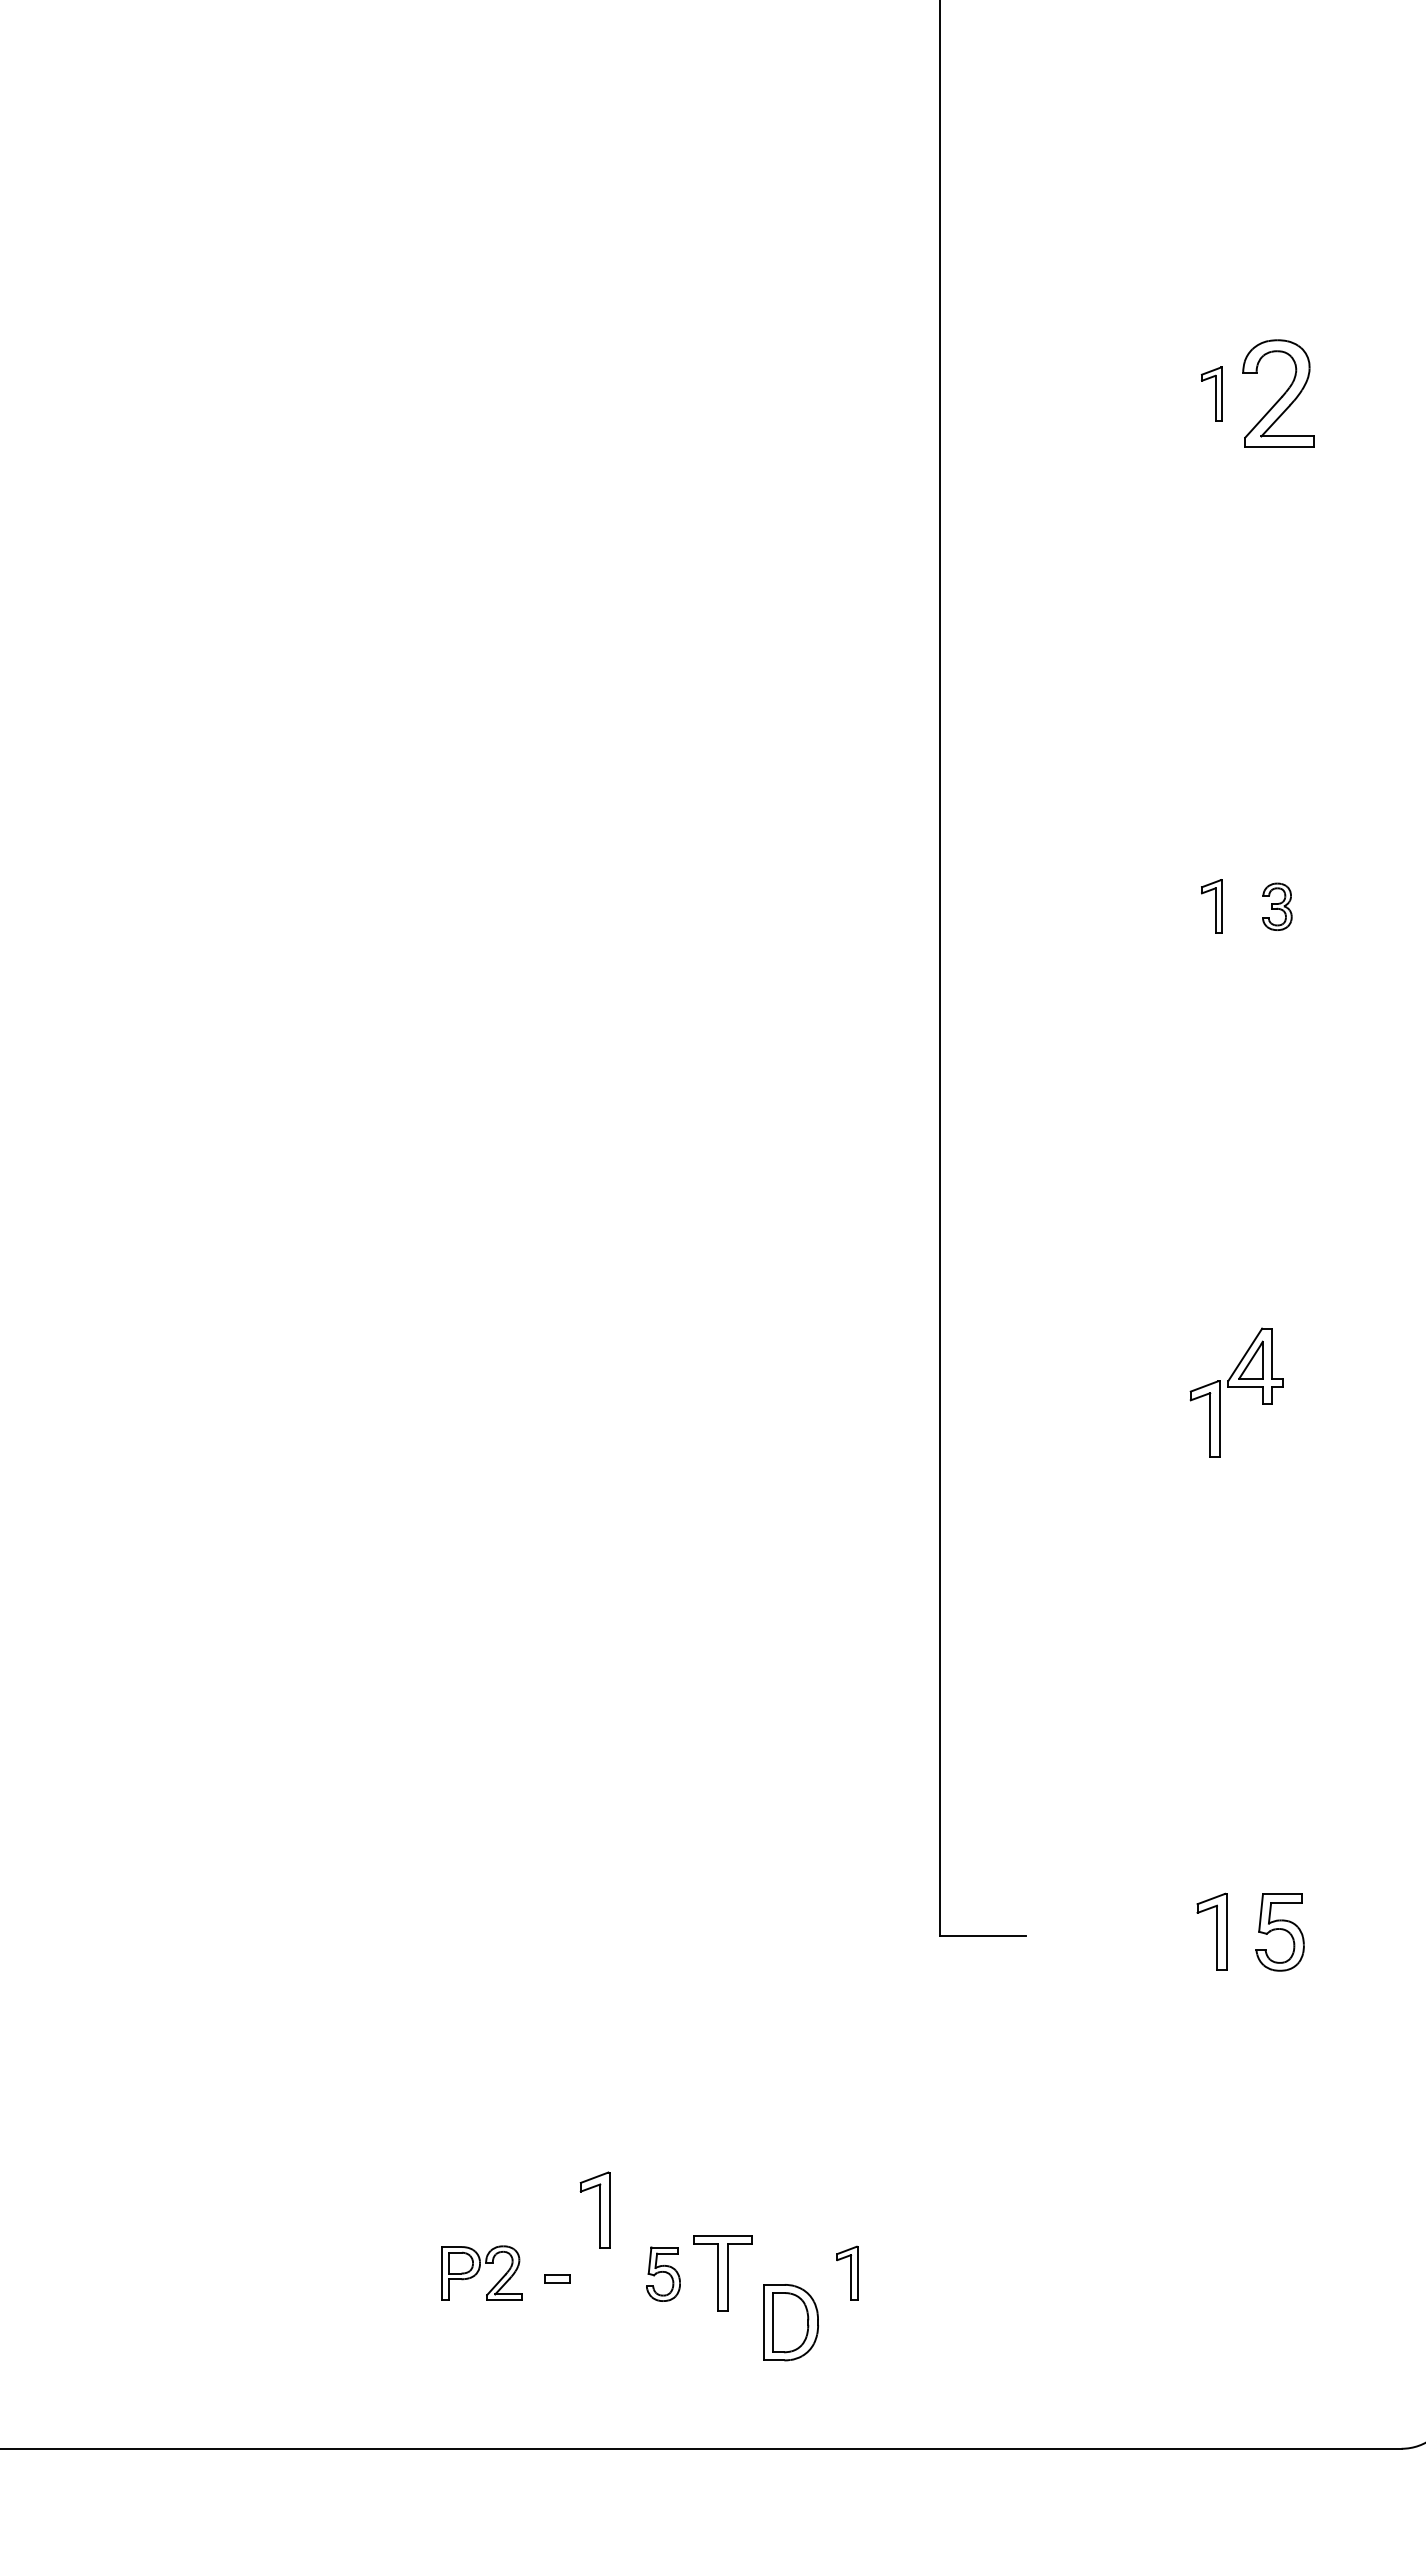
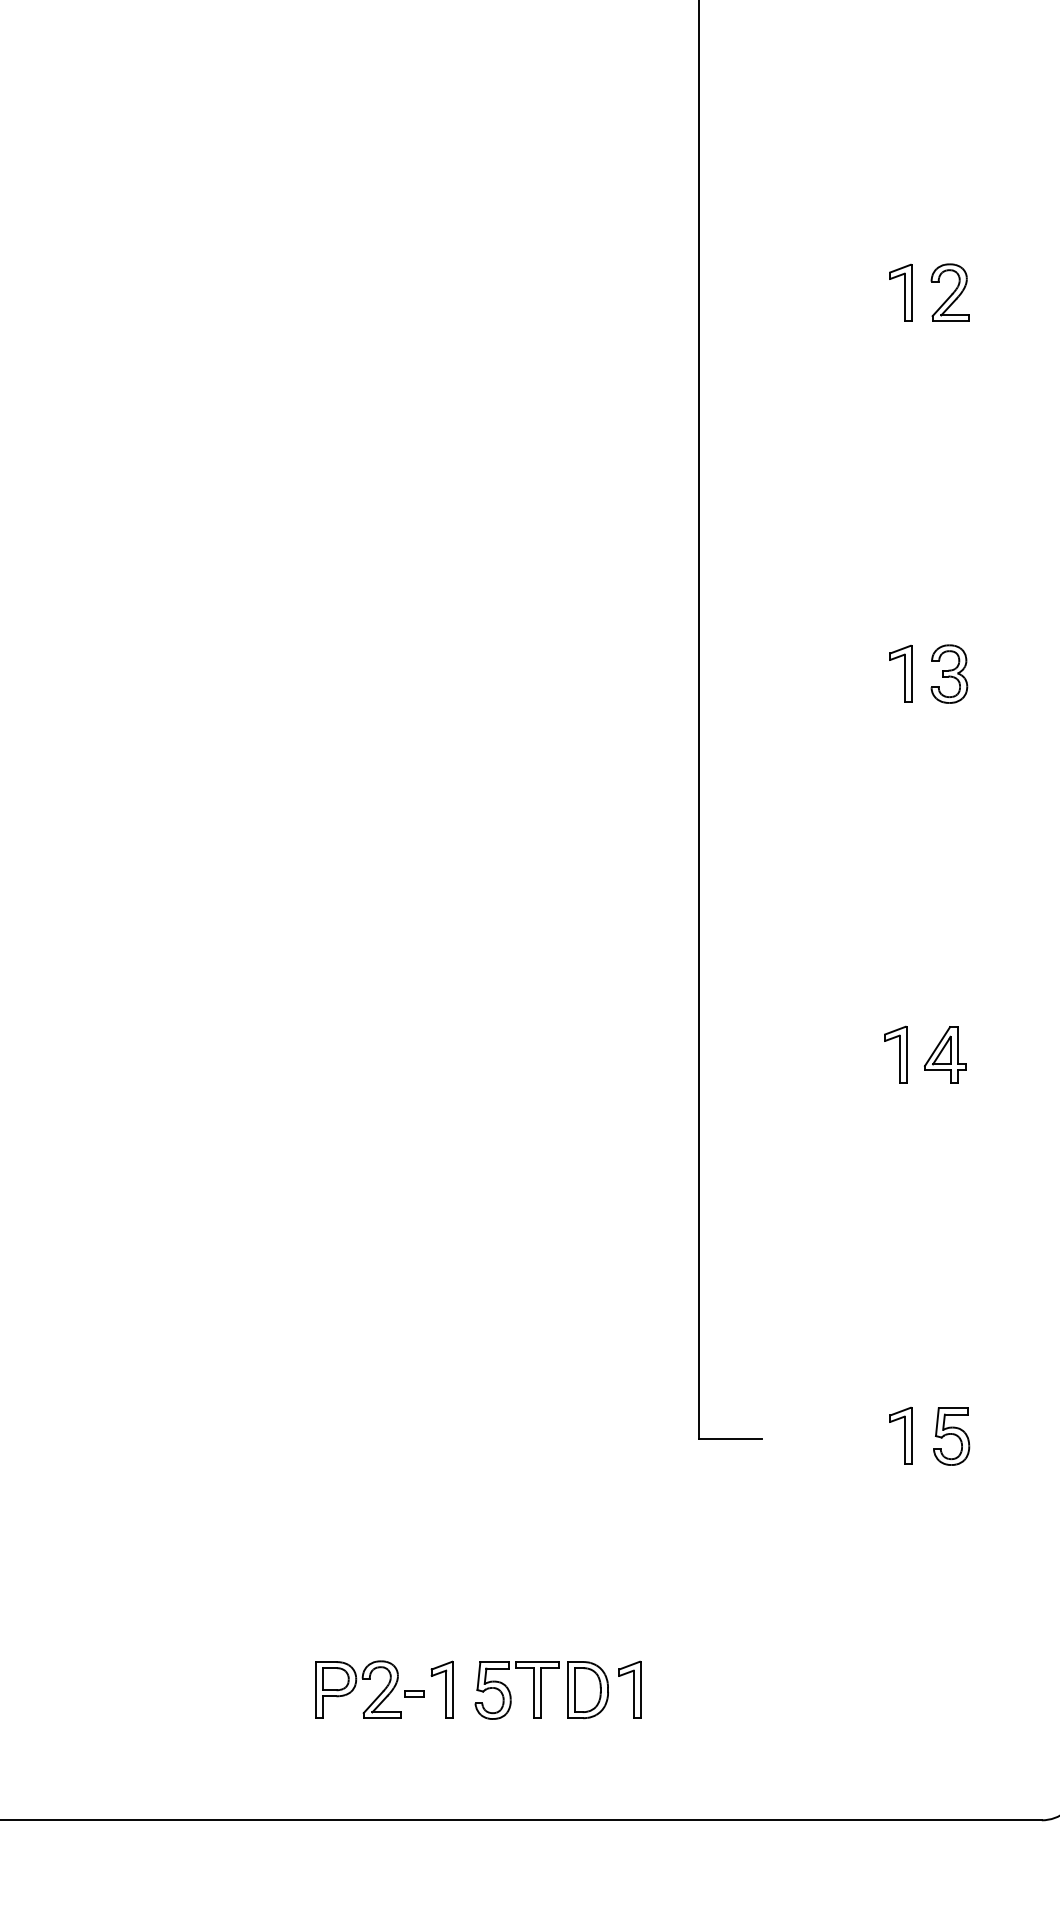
part: (1211, 393) -> (900, 292), size x1.43
part: (1278, 393) -> (950, 292), size x0.71
part: (1211, 906) -> (900, 673), size x1.43
part: (1277, 906) -> (949, 673), size x1.67
part: (1255, 1365) -> (945, 1054), moved
part: (594, 2209) -> (441, 1689), moved
part: (481, 2272) -> (357, 1689), size x1.43
part: (847, 2272) -> (629, 1689), size x1.43
part: (663, 2274) -> (493, 1690), size x1.43
part: (790, 2322) -> (587, 1690), moved

